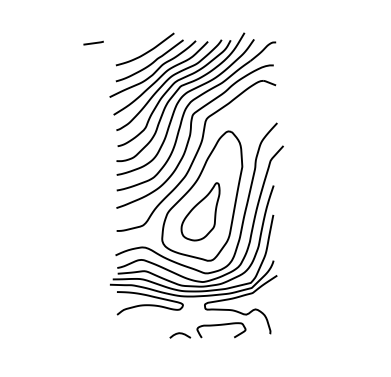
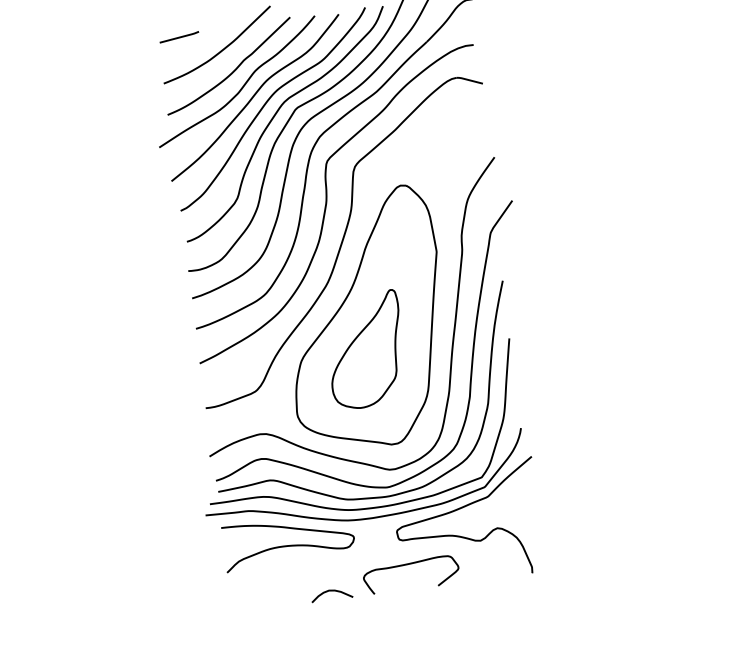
line: (93, 42) -> (178, 35), moved
part: (207, 330) -> (384, 578), moved

